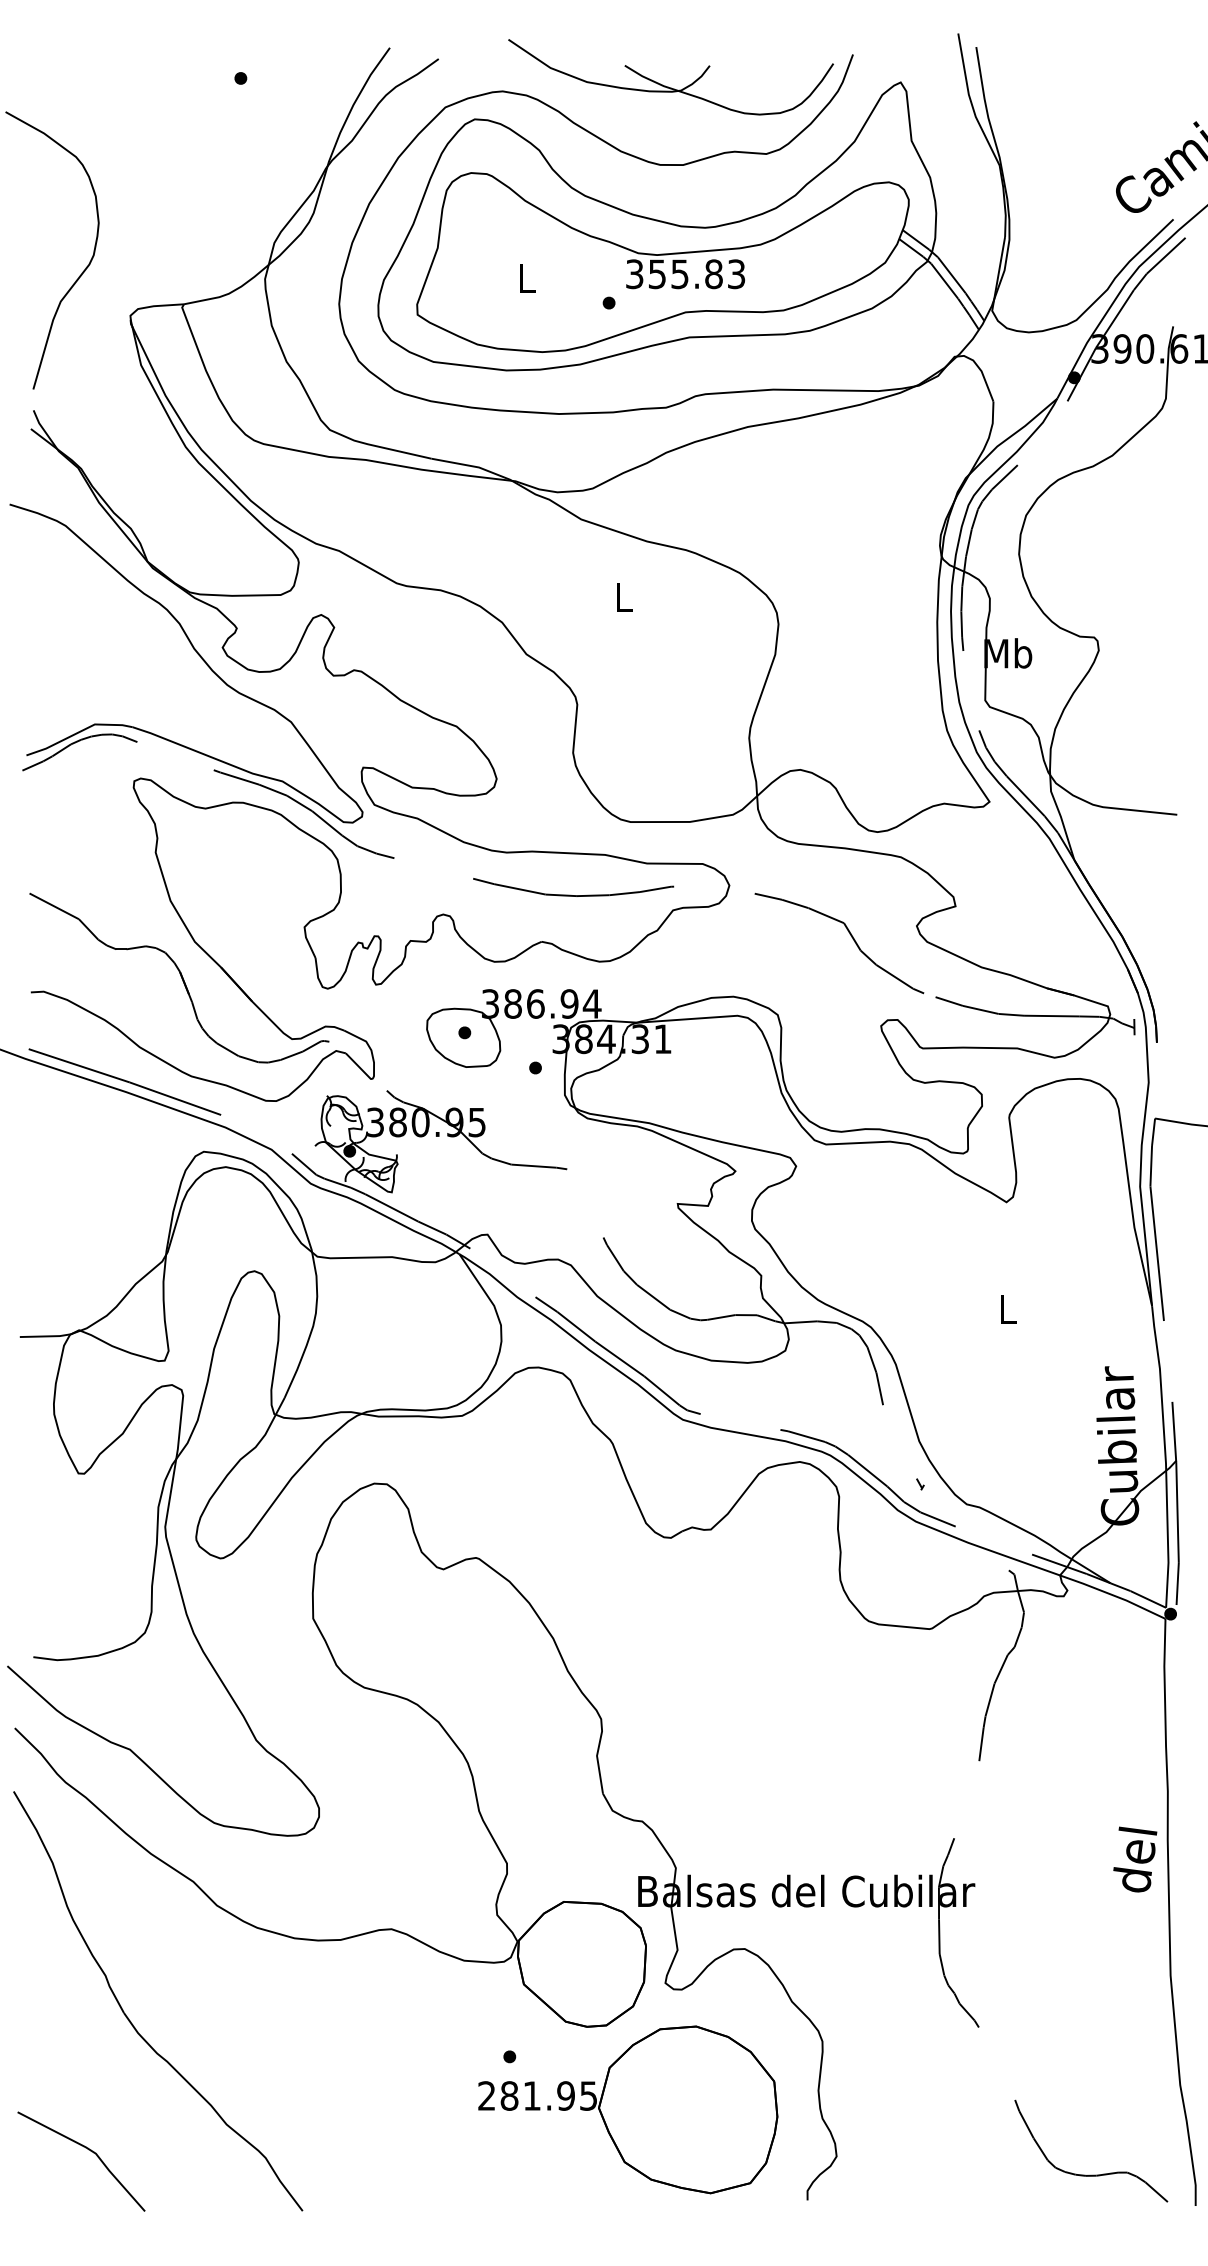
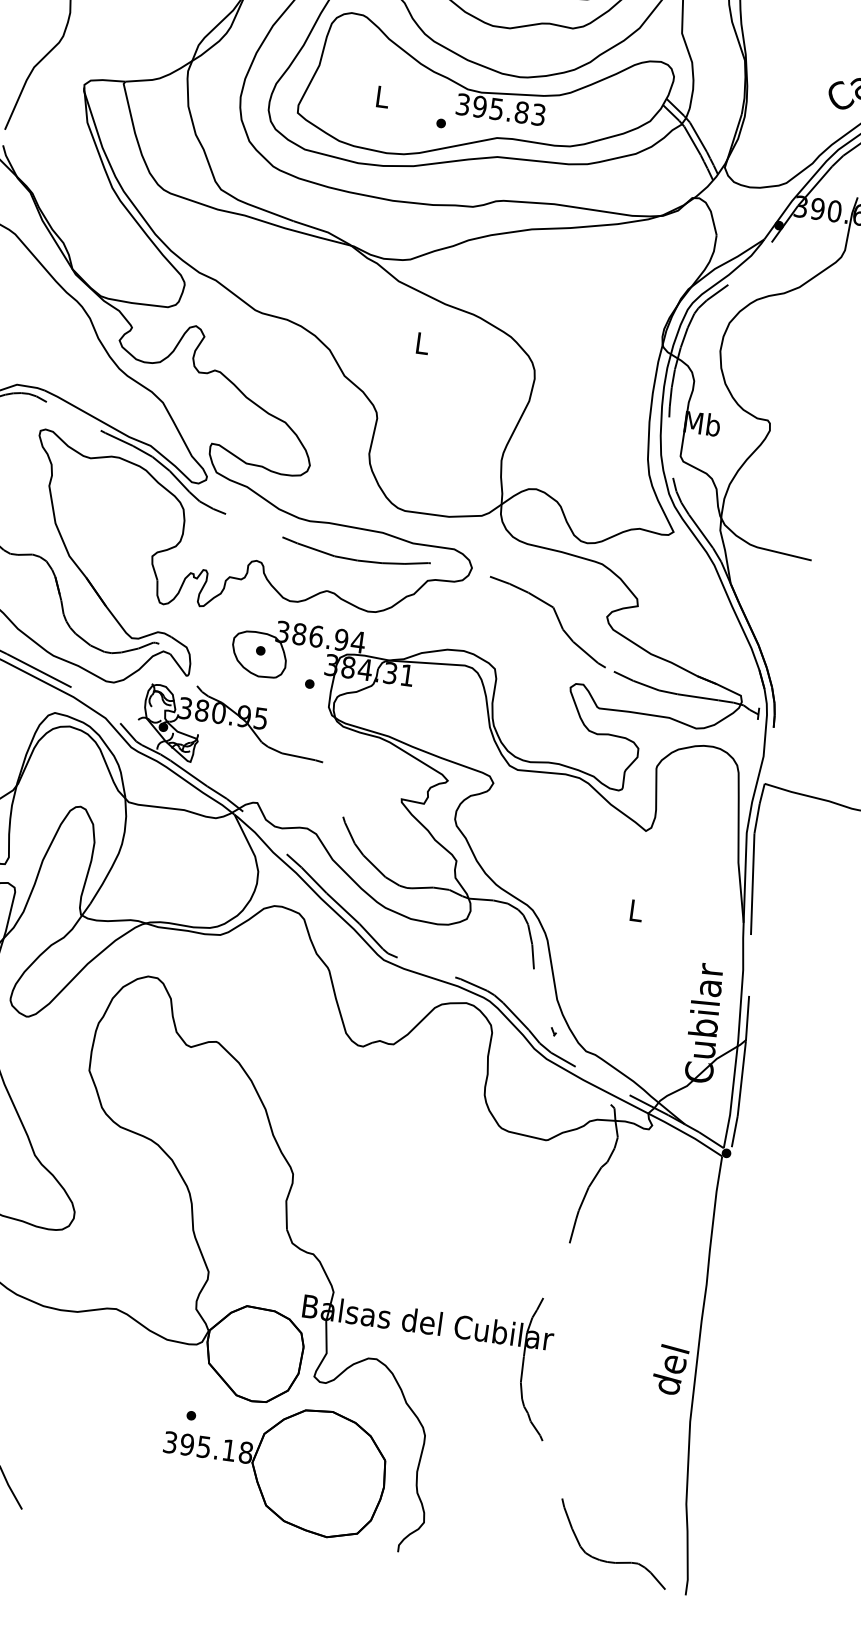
text: (657, 273) -> (480, 106), 355.83 -> 395.83
text: (1135, 1859) -> (670, 1369), moved
text: (537, 2095) -> (208, 1447), 281.95 -> 395.18

